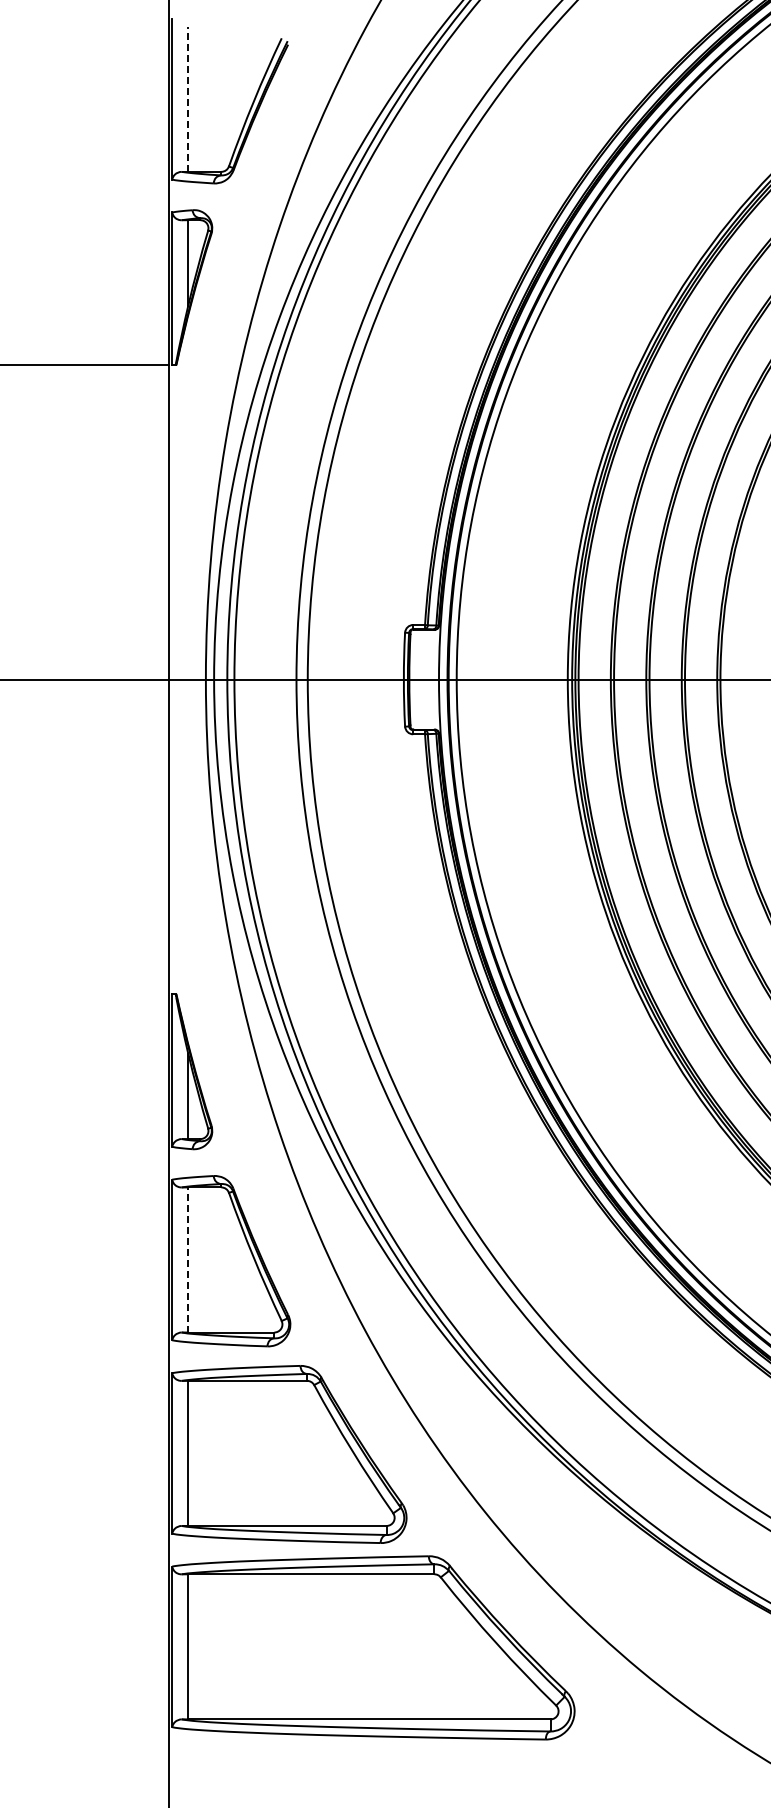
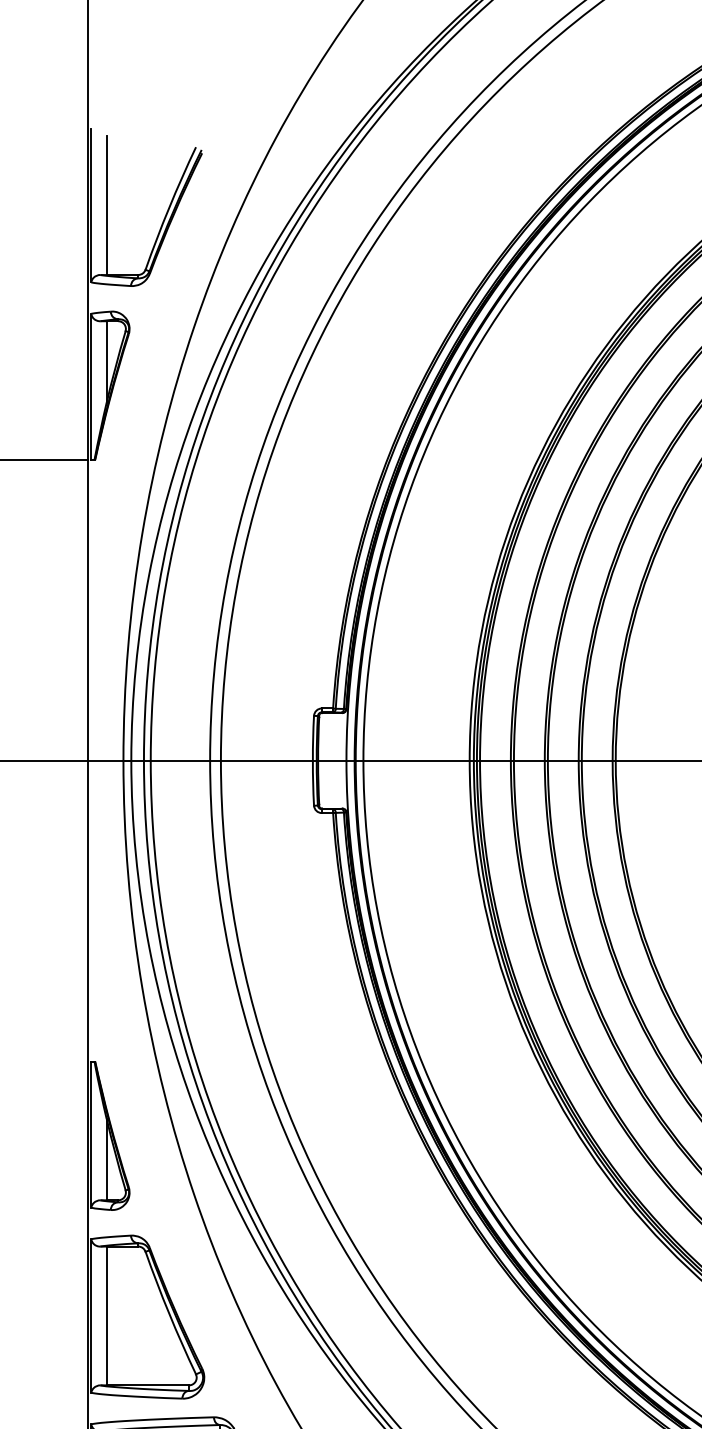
line: (188, 99) -> (106, 205), dashed -> solid
line: (188, 1259) -> (106, 1315), dashed -> solid

